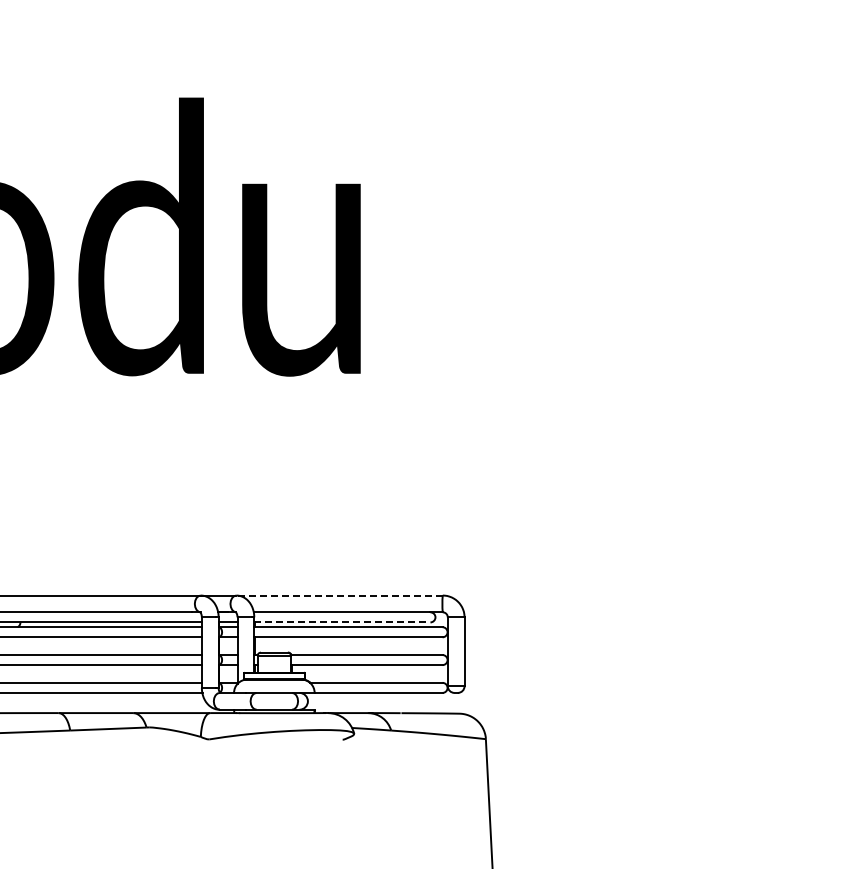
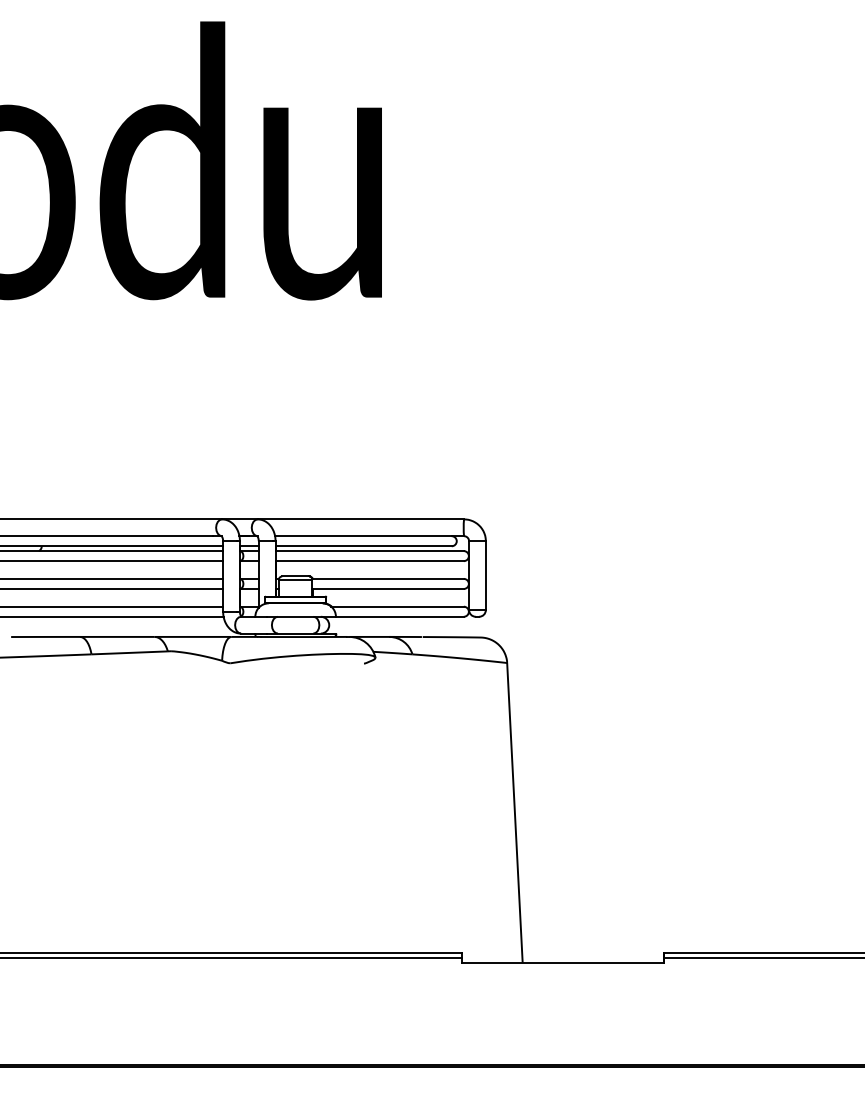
line: (339, 595) -> (360, 519), dashed -> solid
line: (343, 622) -> (364, 546), dashed -> solid

